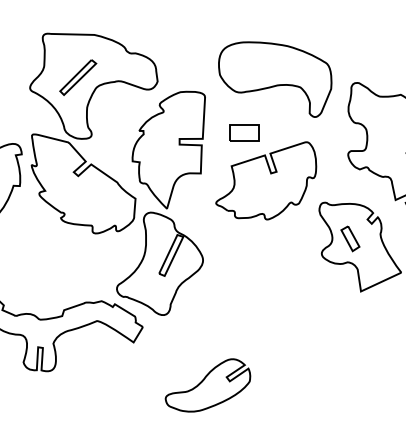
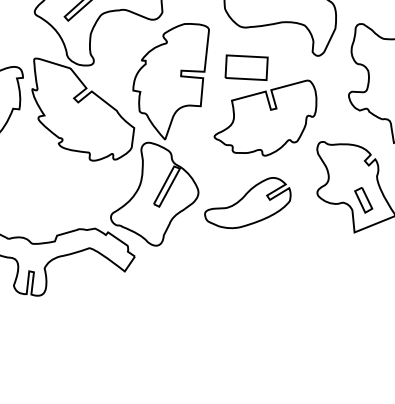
part: (244, 132) -> (246, 67), size x1.43
part: (350, 238) -> (363, 199), moved
part: (207, 385) -> (247, 202), moved

